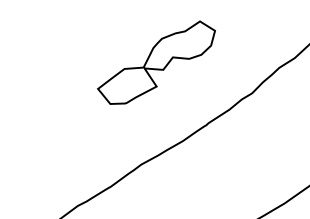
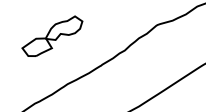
part: (156, 61) -> (52, 35), moved

